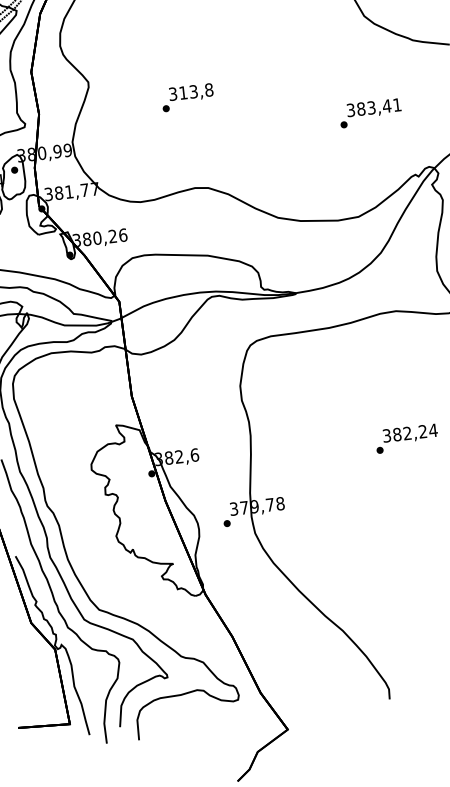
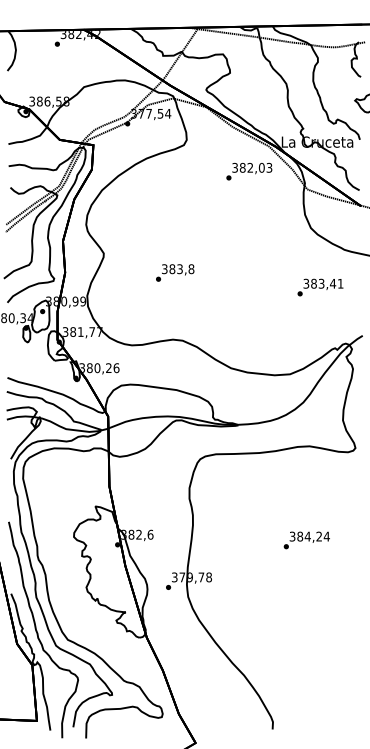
text: (183, 93) -> (172, 269), 313,8 -> 383,8
text: (370, 113) -> (320, 287), moved
text: (407, 433) -> (307, 536), 382,24 -> 384,24

